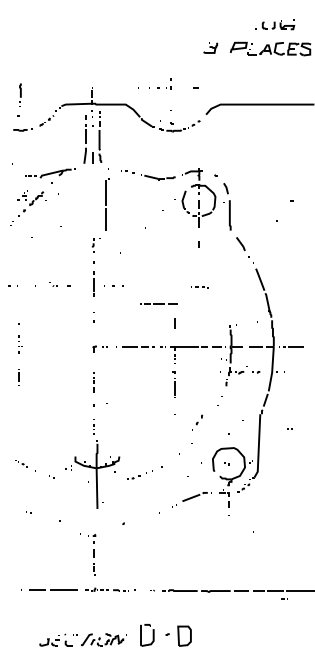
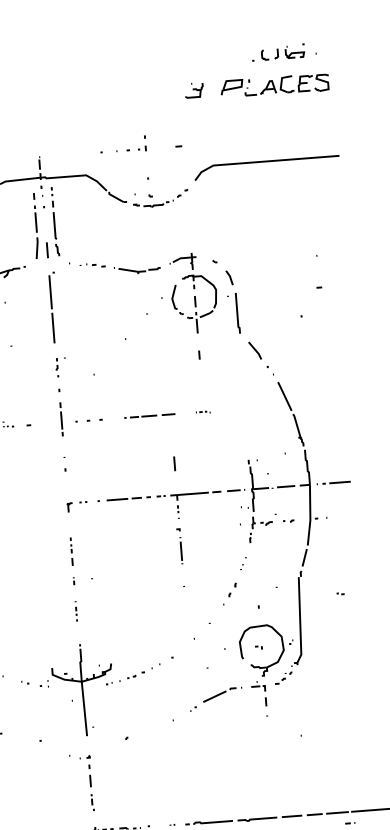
part: (107, 204) -> (54, 307), moved
part: (197, 285) -> (201, 410), size x0.62
line: (158, 303) -> (148, 414), moved
part: (197, 422) -> (230, 593), moved
part: (92, 474) -> (76, 690), moved

